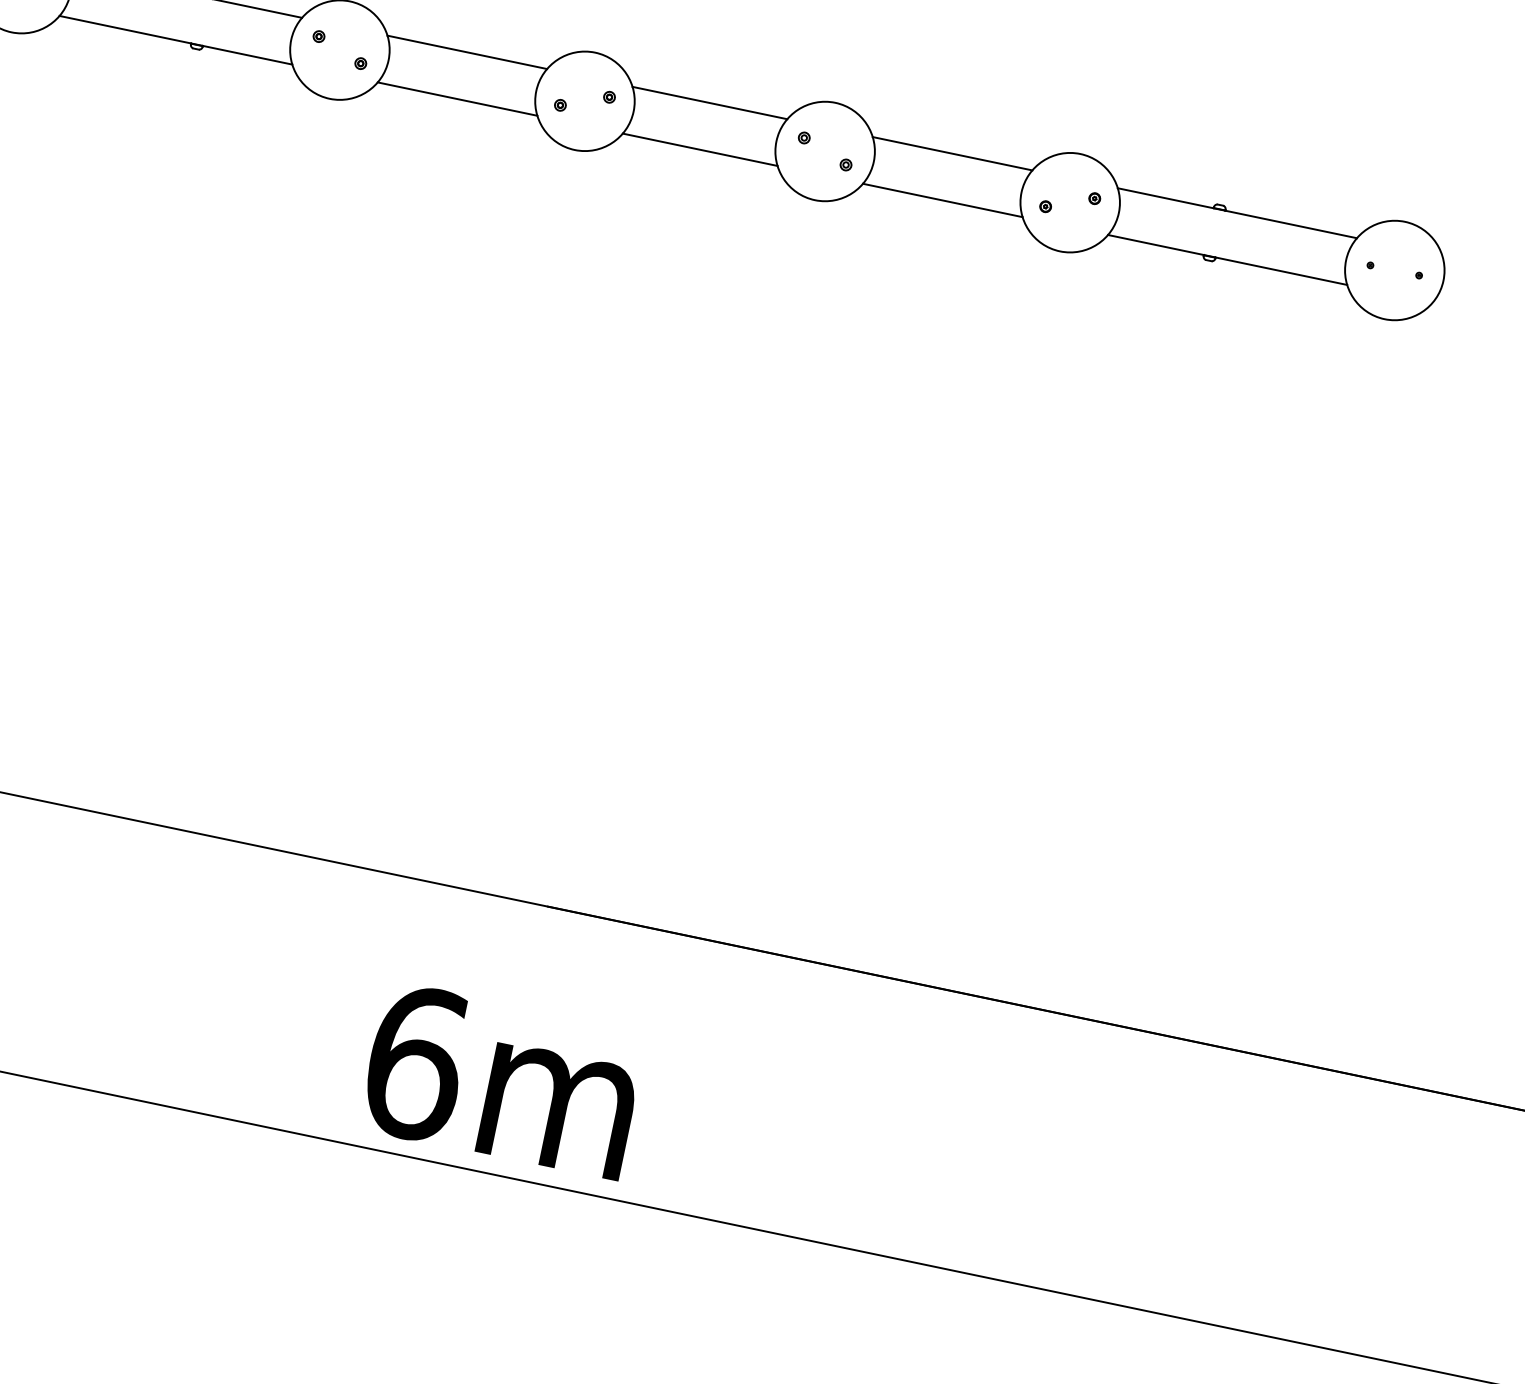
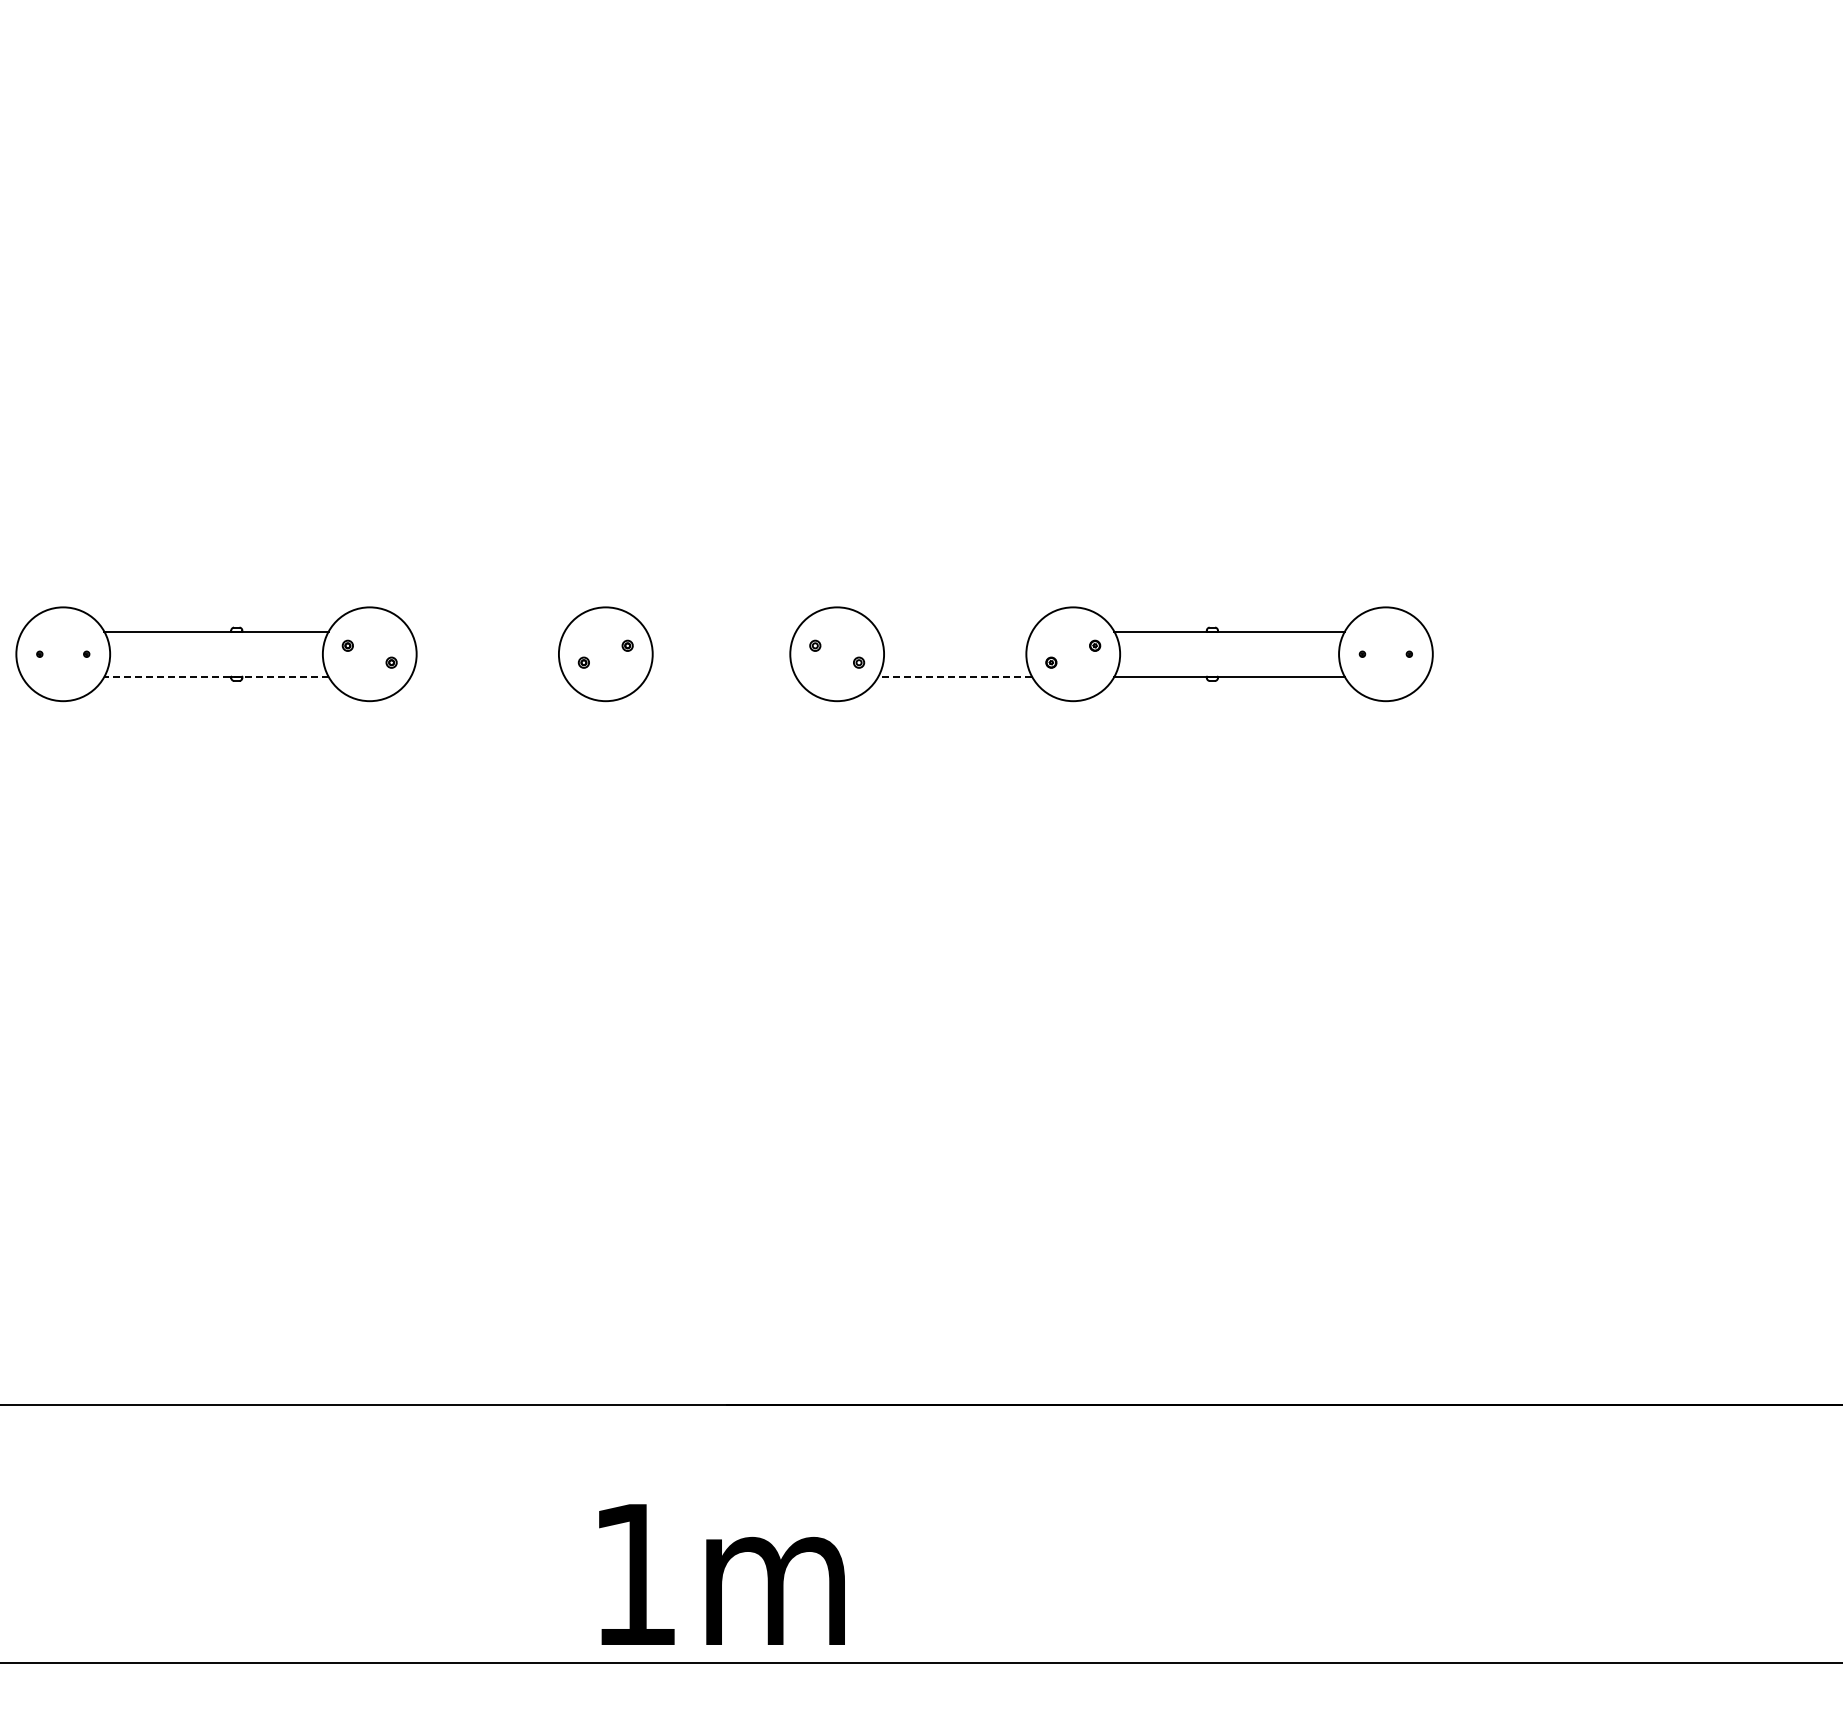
line: (176, 39) -> (216, 676), solid -> dashed
line: (467, 52) -> (487, 631), removed
line: (457, 98) -> (487, 676), removed
line: (709, 102) -> (721, 631), removed
line: (700, 149) -> (721, 676), removed
line: (952, 153) -> (955, 631), removed
line: (943, 200) -> (955, 676), solid -> dashed
text: (416, 1063) -> (635, 1574), 6m -> 1m

